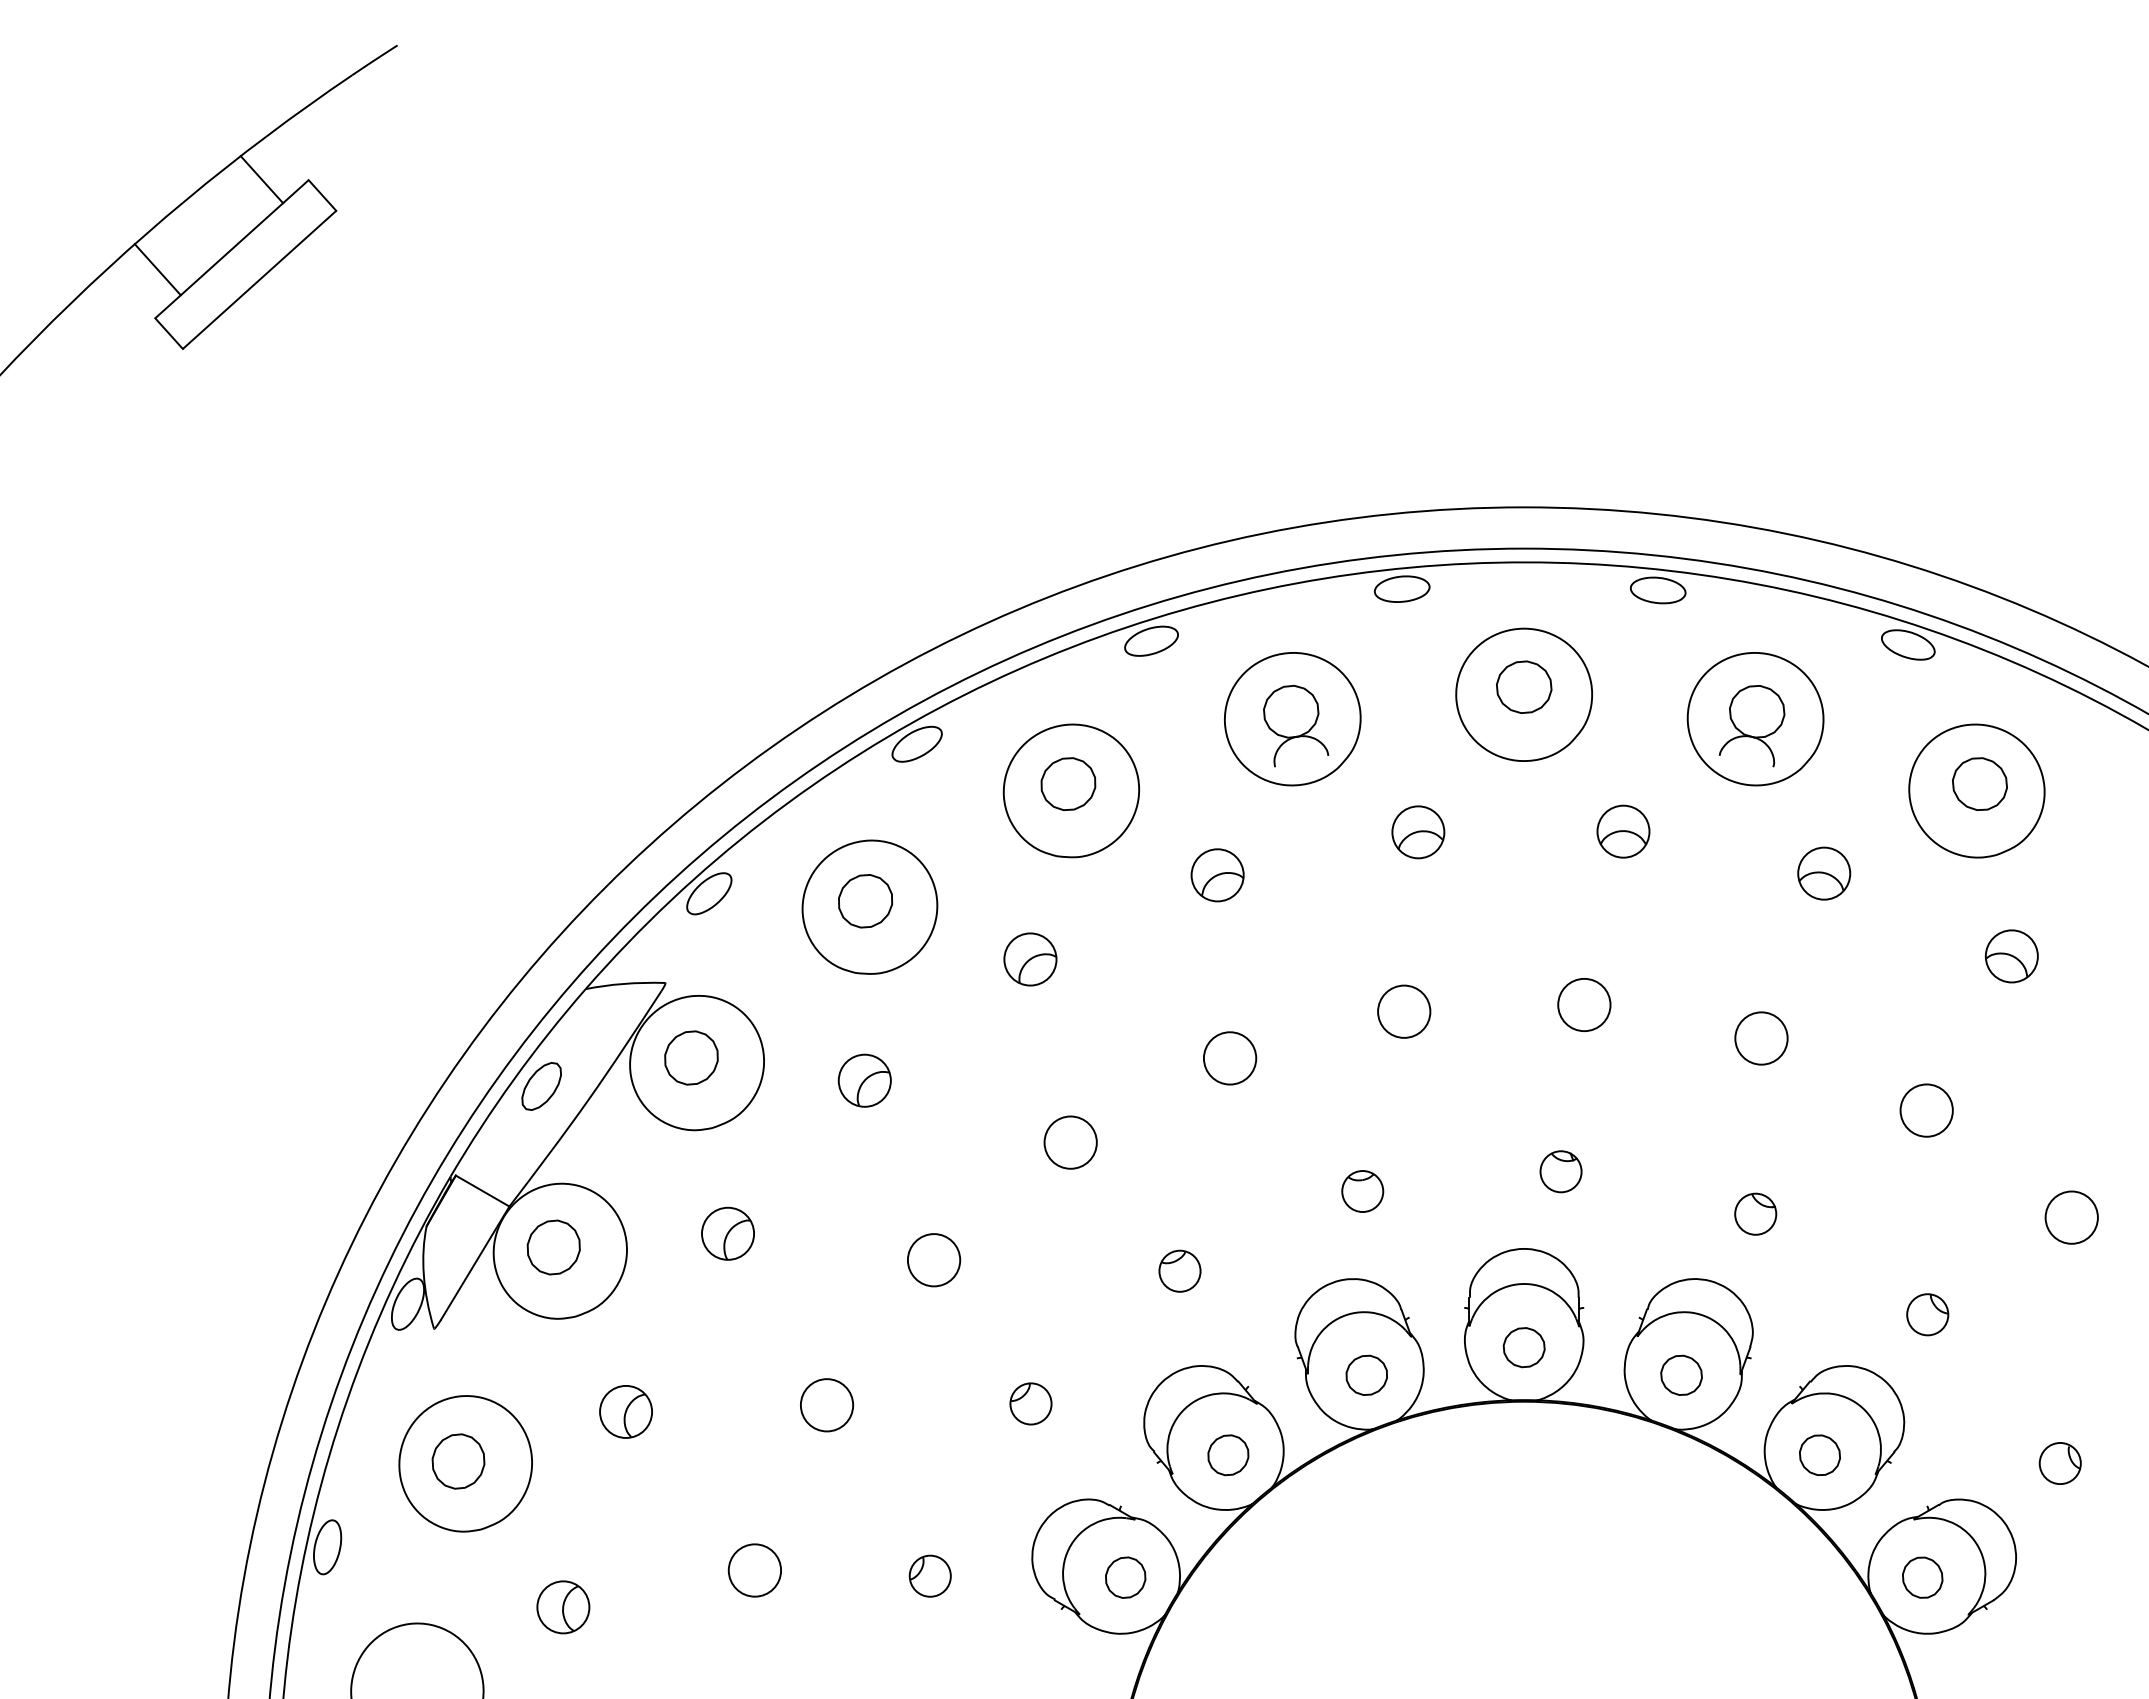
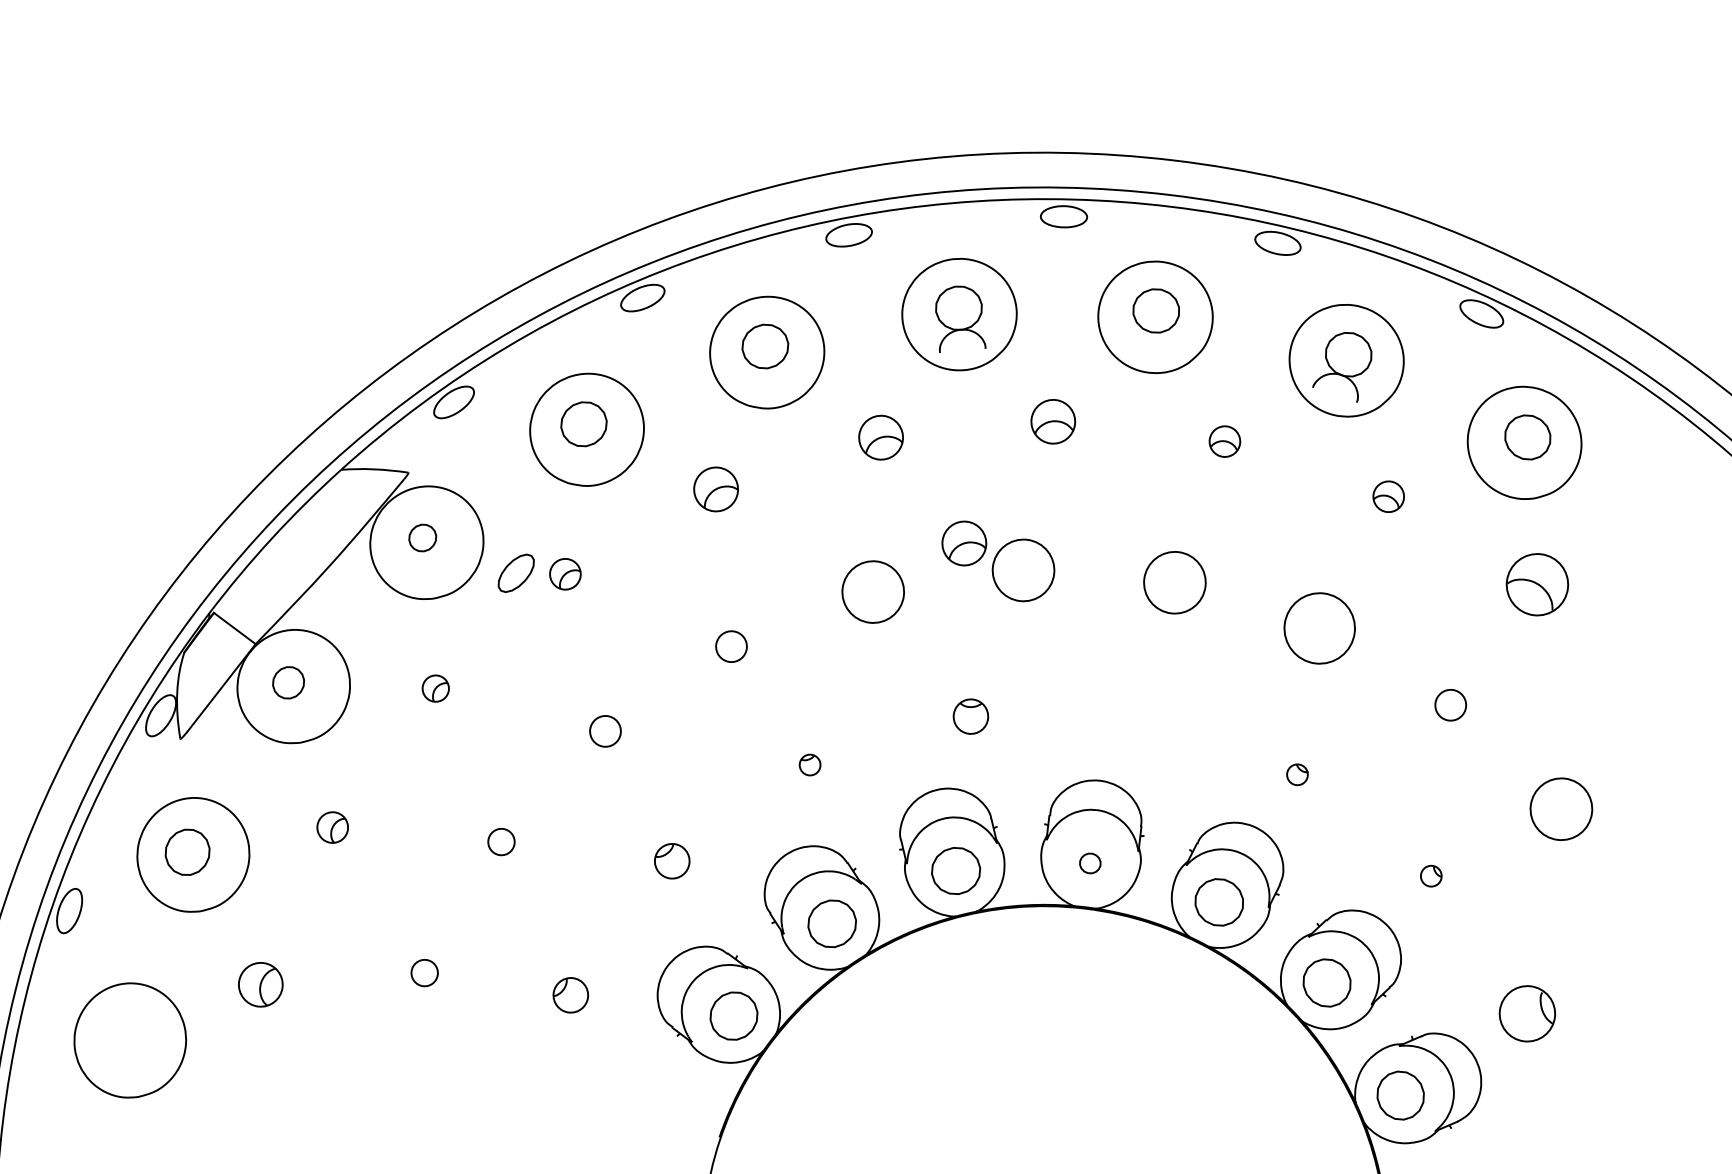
part: (1623, 831) -> (1224, 441), size x0.7
part: (1824, 873) -> (1388, 496), size x0.7
part: (2011, 956) -> (1537, 584), size x1.4
part: (1330, 988) -> (964, 543), added
circle: (1584, 1004) -> (1175, 582), size x1.4
circle: (1404, 1011) -> (1023, 570), size x1.4
circle: (1761, 1038) -> (1319, 628), size x1.6
part: (691, 1057) -> (422, 537), size x0.6
circle: (1229, 1058) -> (872, 592), size x1.4
part: (864, 1080) -> (565, 574), size x0.7
part: (541, 1086) -> (516, 573), moved
circle: (1926, 1110) -> (1450, 705), size x0.7
circle: (1070, 1142) -> (731, 646), size x0.7
part: (1560, 1171) -> (1138, 719), removed
part: (1755, 1213) -> (1297, 774), size x0.6
circle: (2071, 1217) -> (1561, 809), size x1.4
part: (727, 1233) -> (435, 688), size x0.6
part: (553, 1247) -> (288, 682), size x0.7
circle: (933, 1260) -> (605, 731), size x0.7
part: (1179, 1270) -> (809, 764), size x0.6
part: (1927, 1314) -> (1431, 875), size x0.6
part: (1523, 1347) -> (1089, 863), size x0.6
part: (1366, 1374) -> (955, 870), size x1.4
part: (1681, 1374) -> (1219, 901), size x1.4
circle: (826, 1405) -> (501, 842), size x0.6
part: (625, 1411) -> (332, 827), size x0.7
part: (1819, 1454) -> (1326, 982), size x1.4
part: (1228, 1455) -> (832, 924), size x1.4
part: (2059, 1463) -> (1526, 1013), size x1.6
circle: (754, 1570) -> (424, 973), size x0.6
part: (1125, 1577) -> (733, 1015), size x1.4
part: (1922, 1577) -> (1400, 1095), size x1.4

